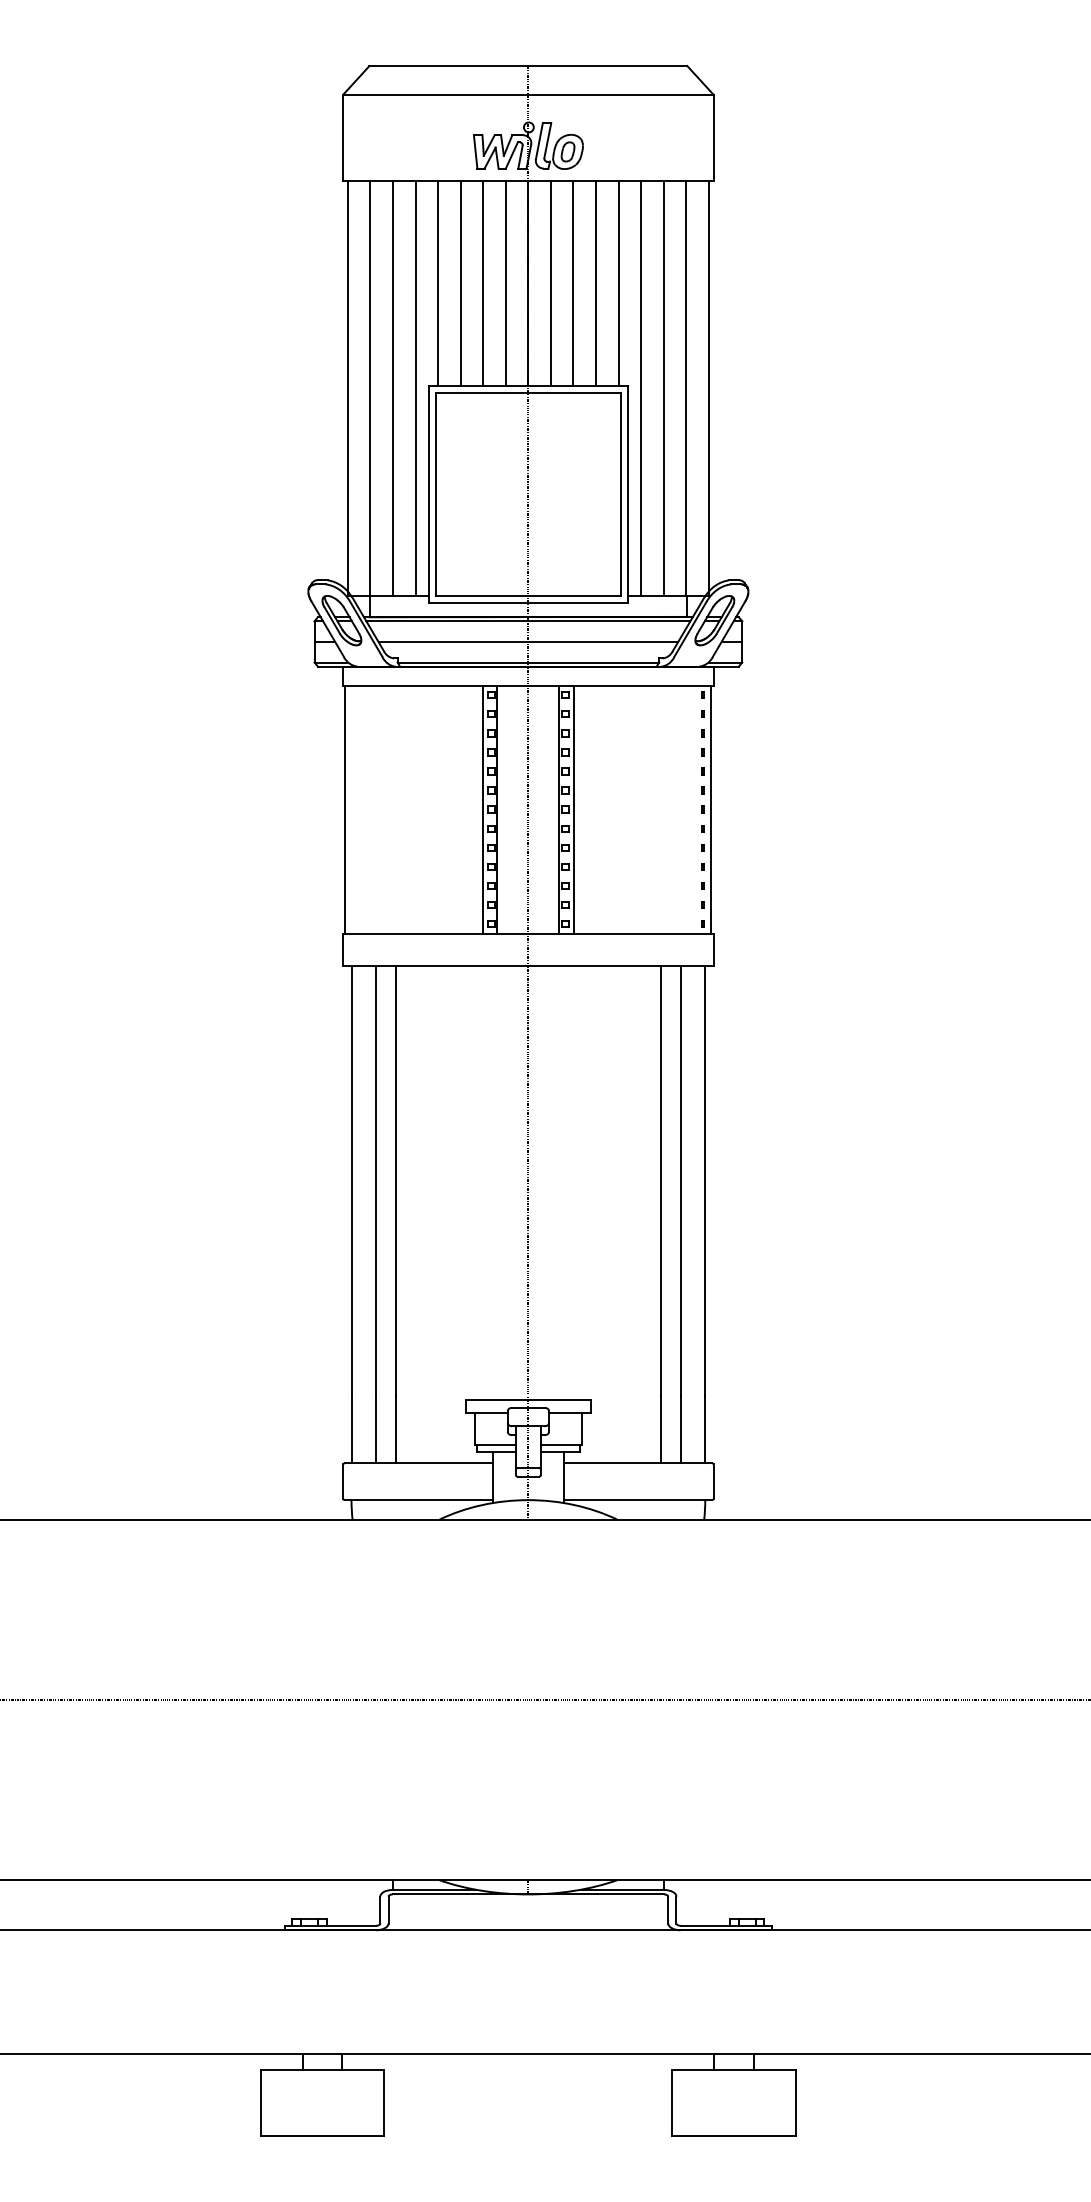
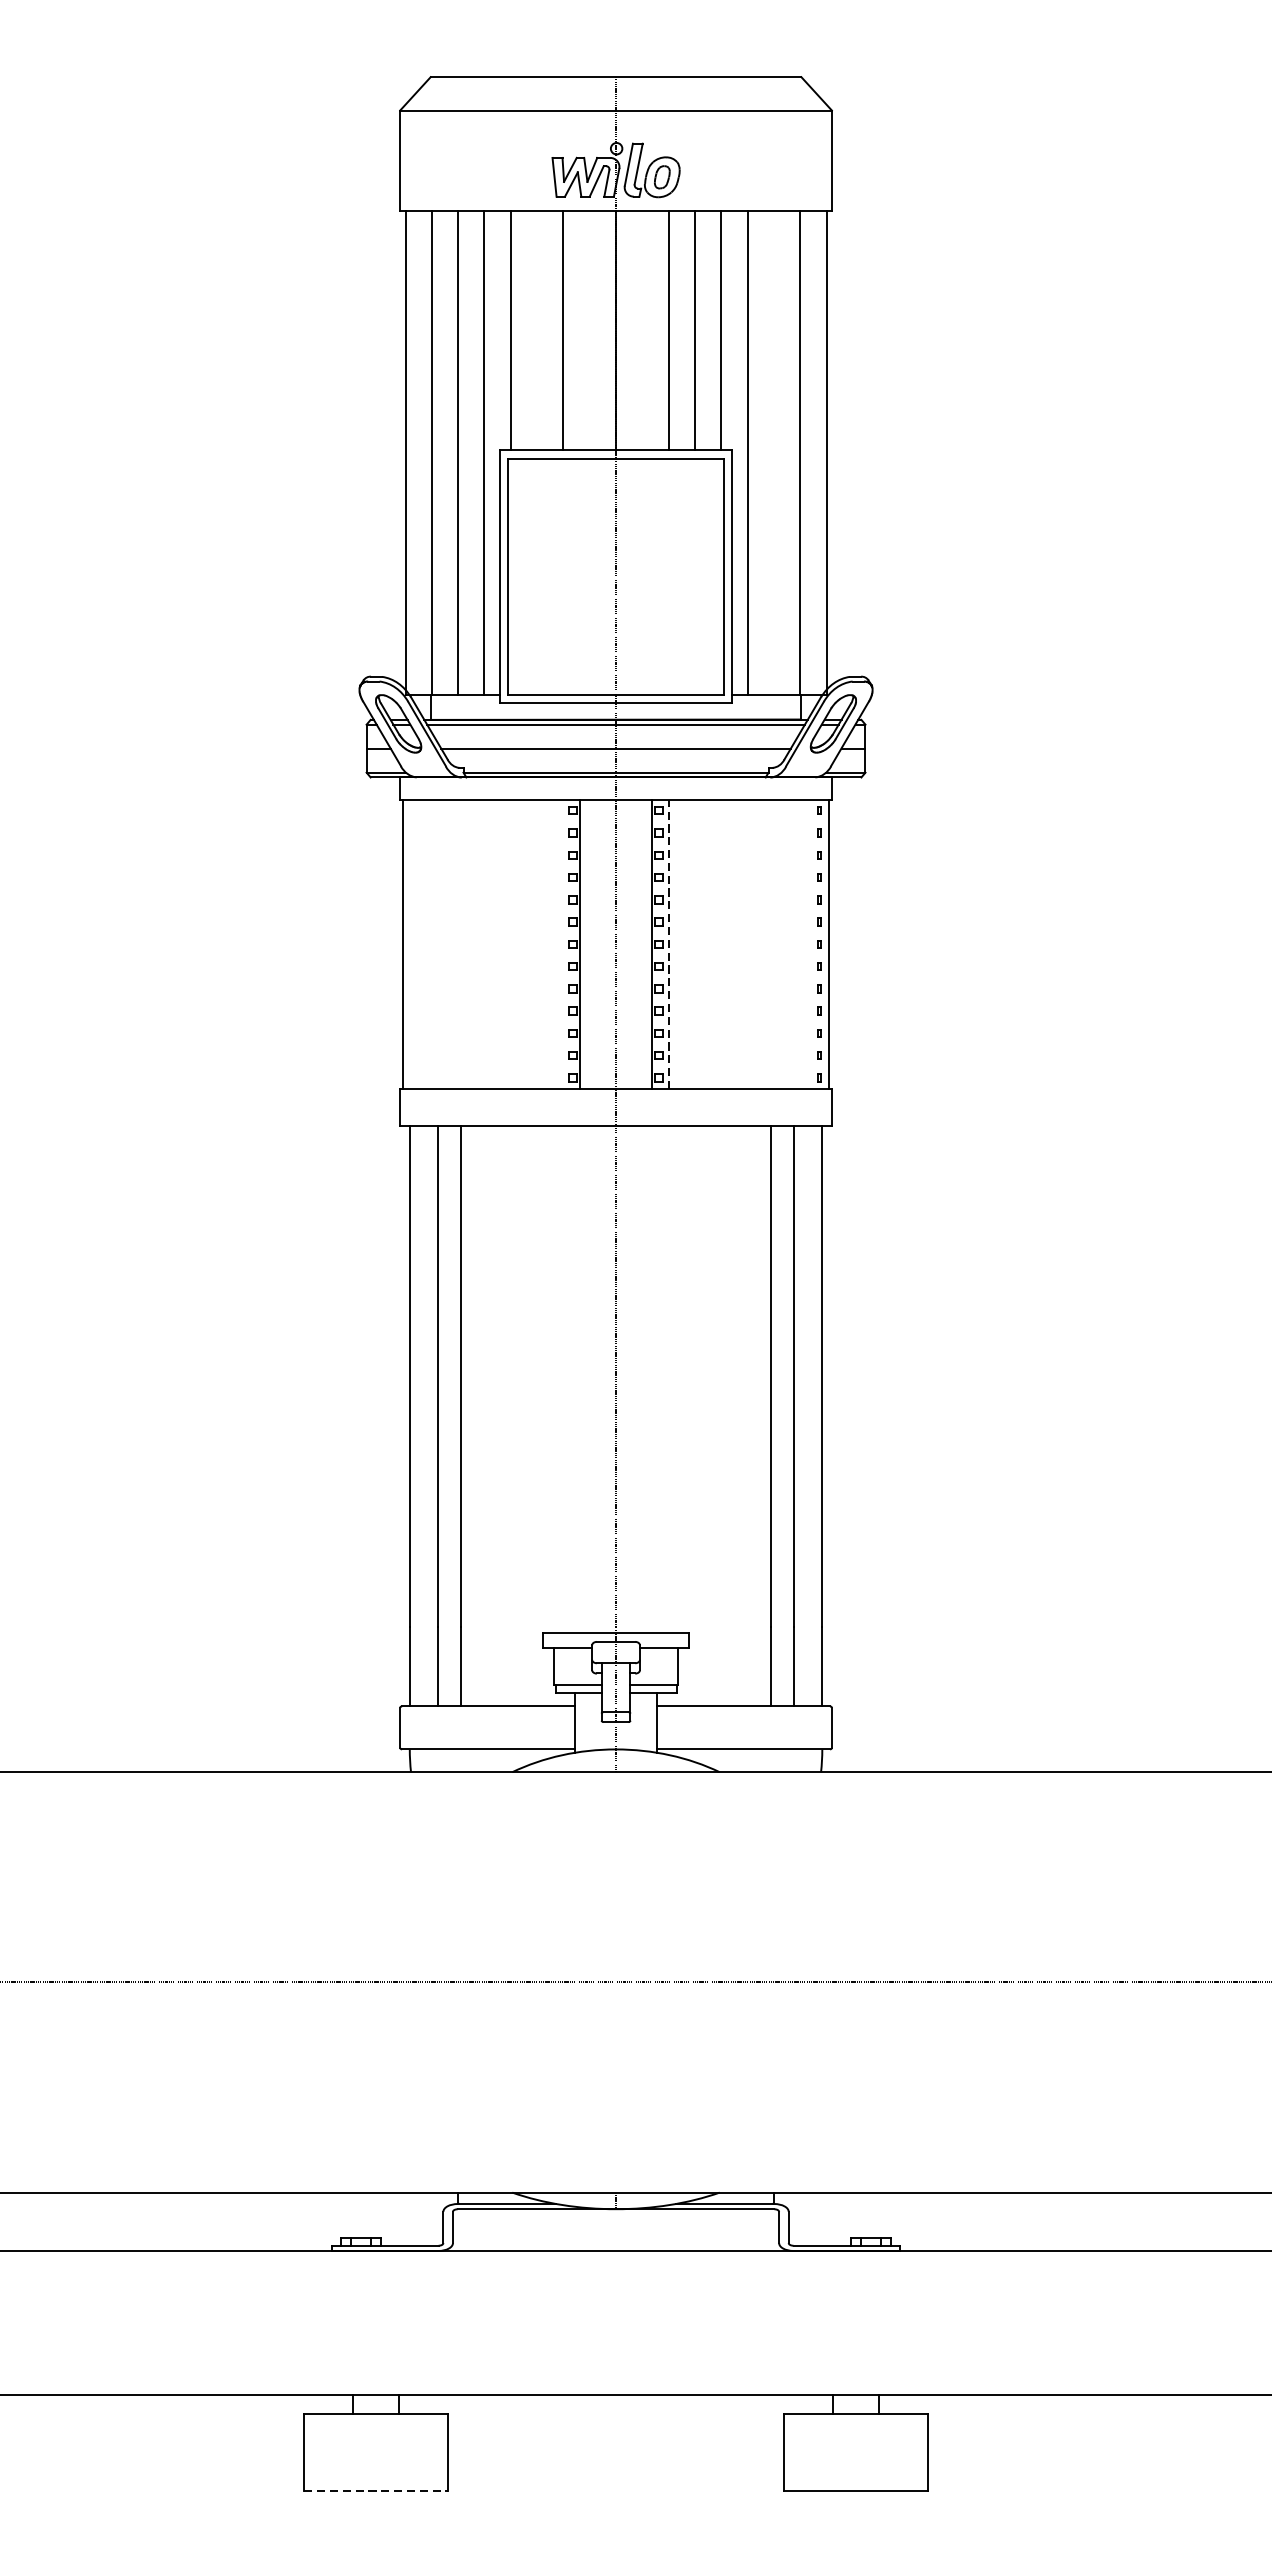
line: (460, 282) -> (536, 329), removed
line: (505, 282) -> (589, 329), removed
line: (550, 282) -> (641, 329), removed
line: (663, 387) -> (773, 451), removed
line: (483, 809) -> (563, 944), removed
line: (573, 809) -> (668, 944), solid -> dashed
line: (322, 2135) -> (375, 2490), solid -> dashed

